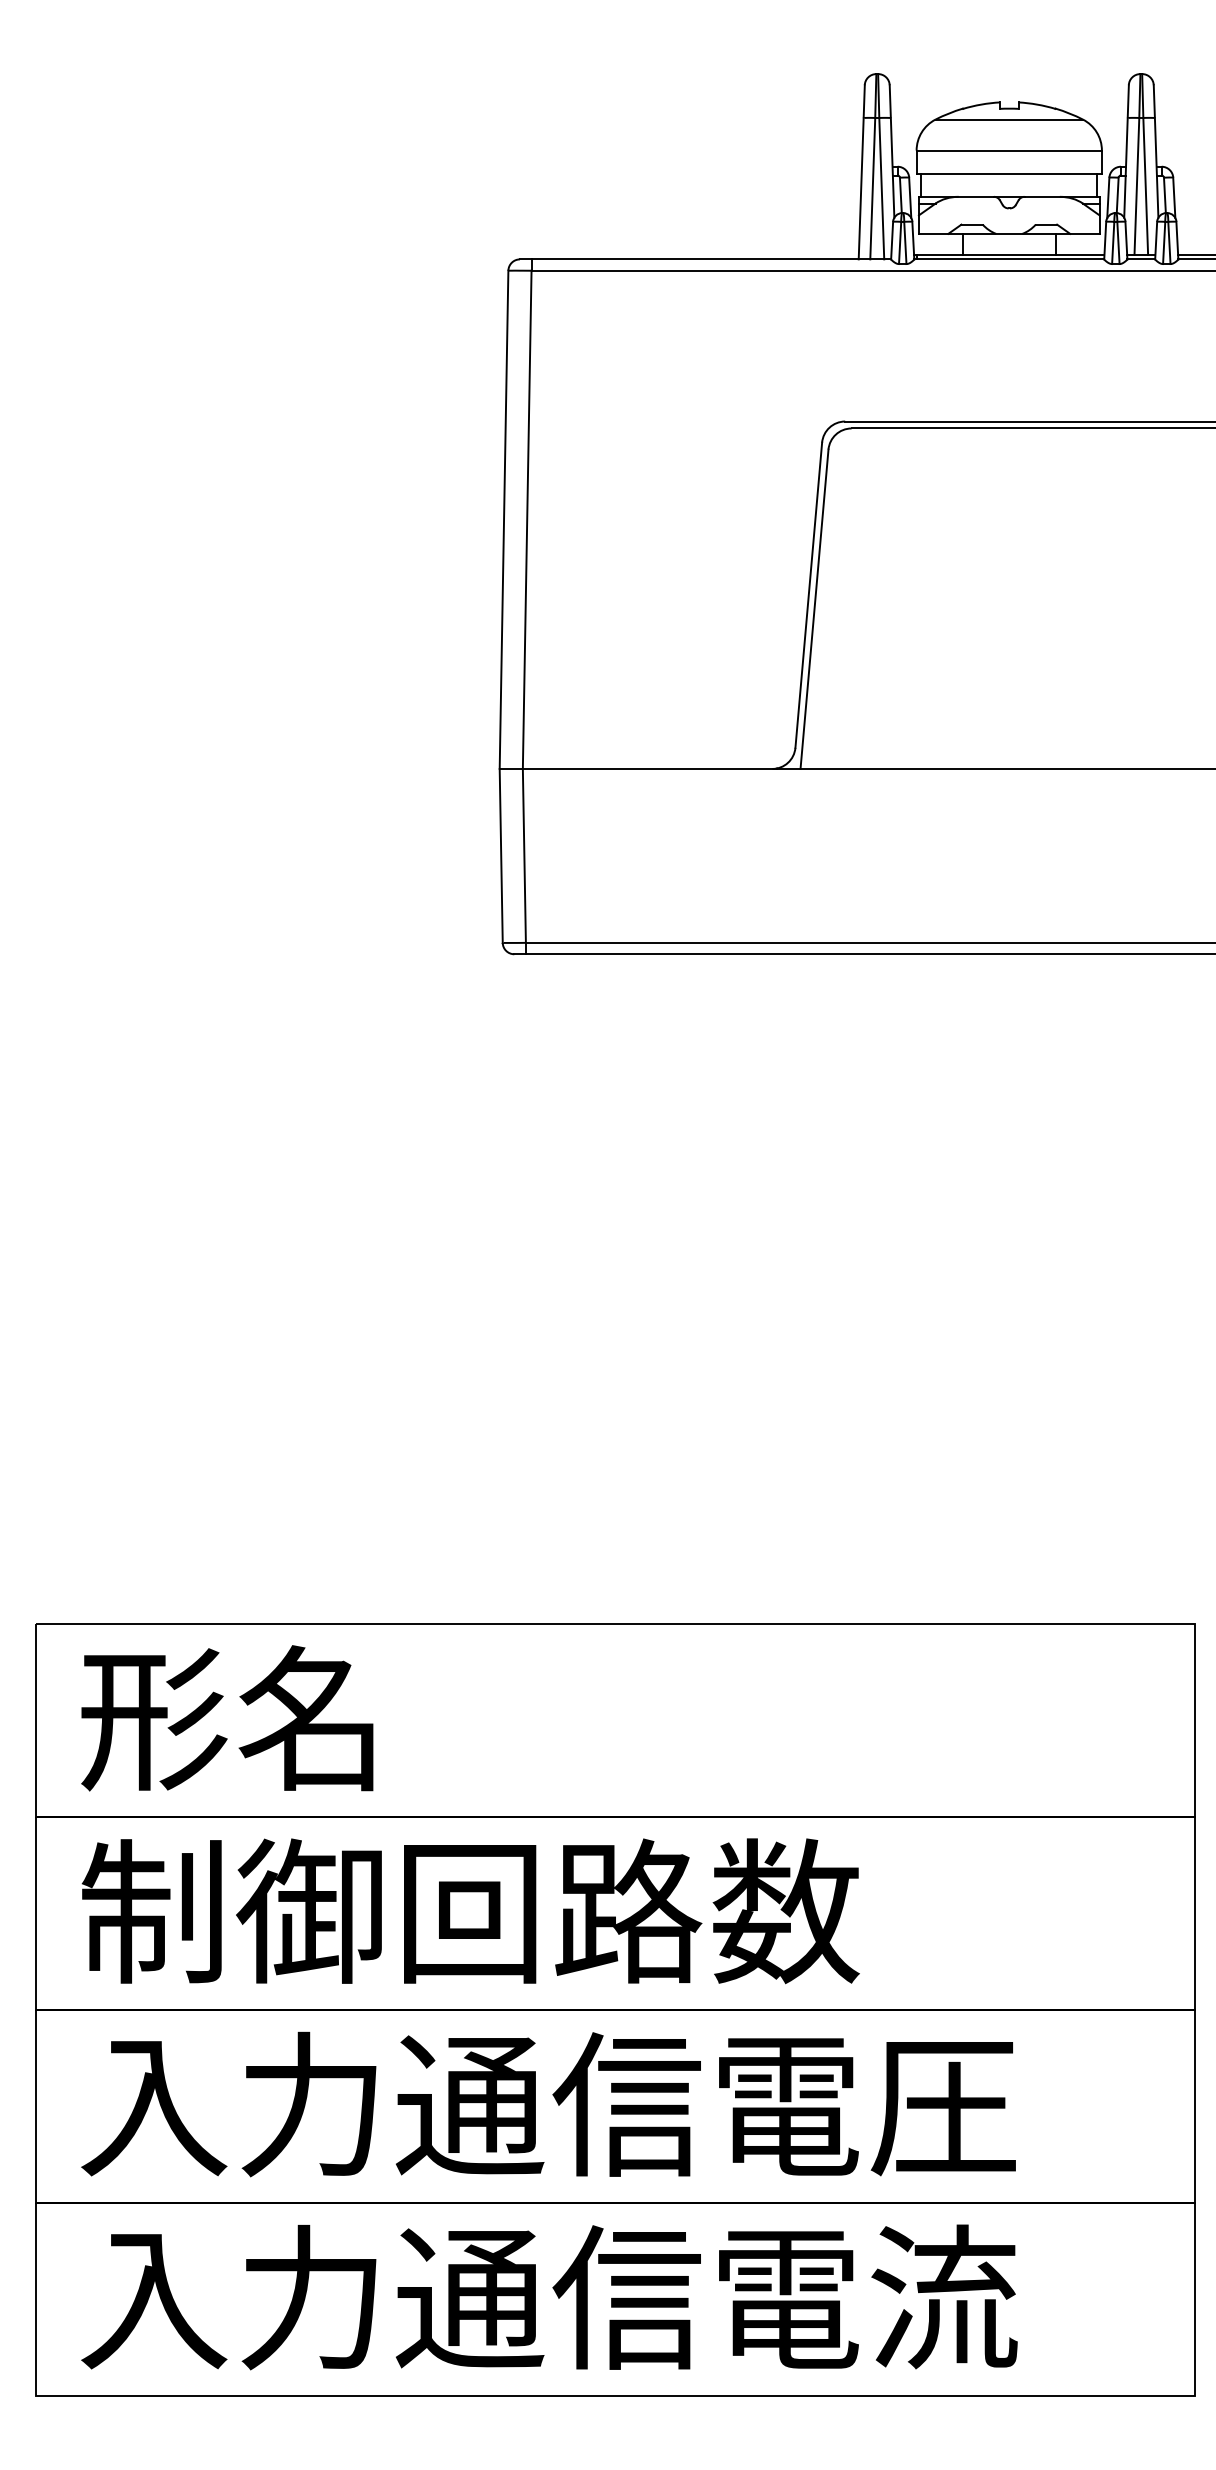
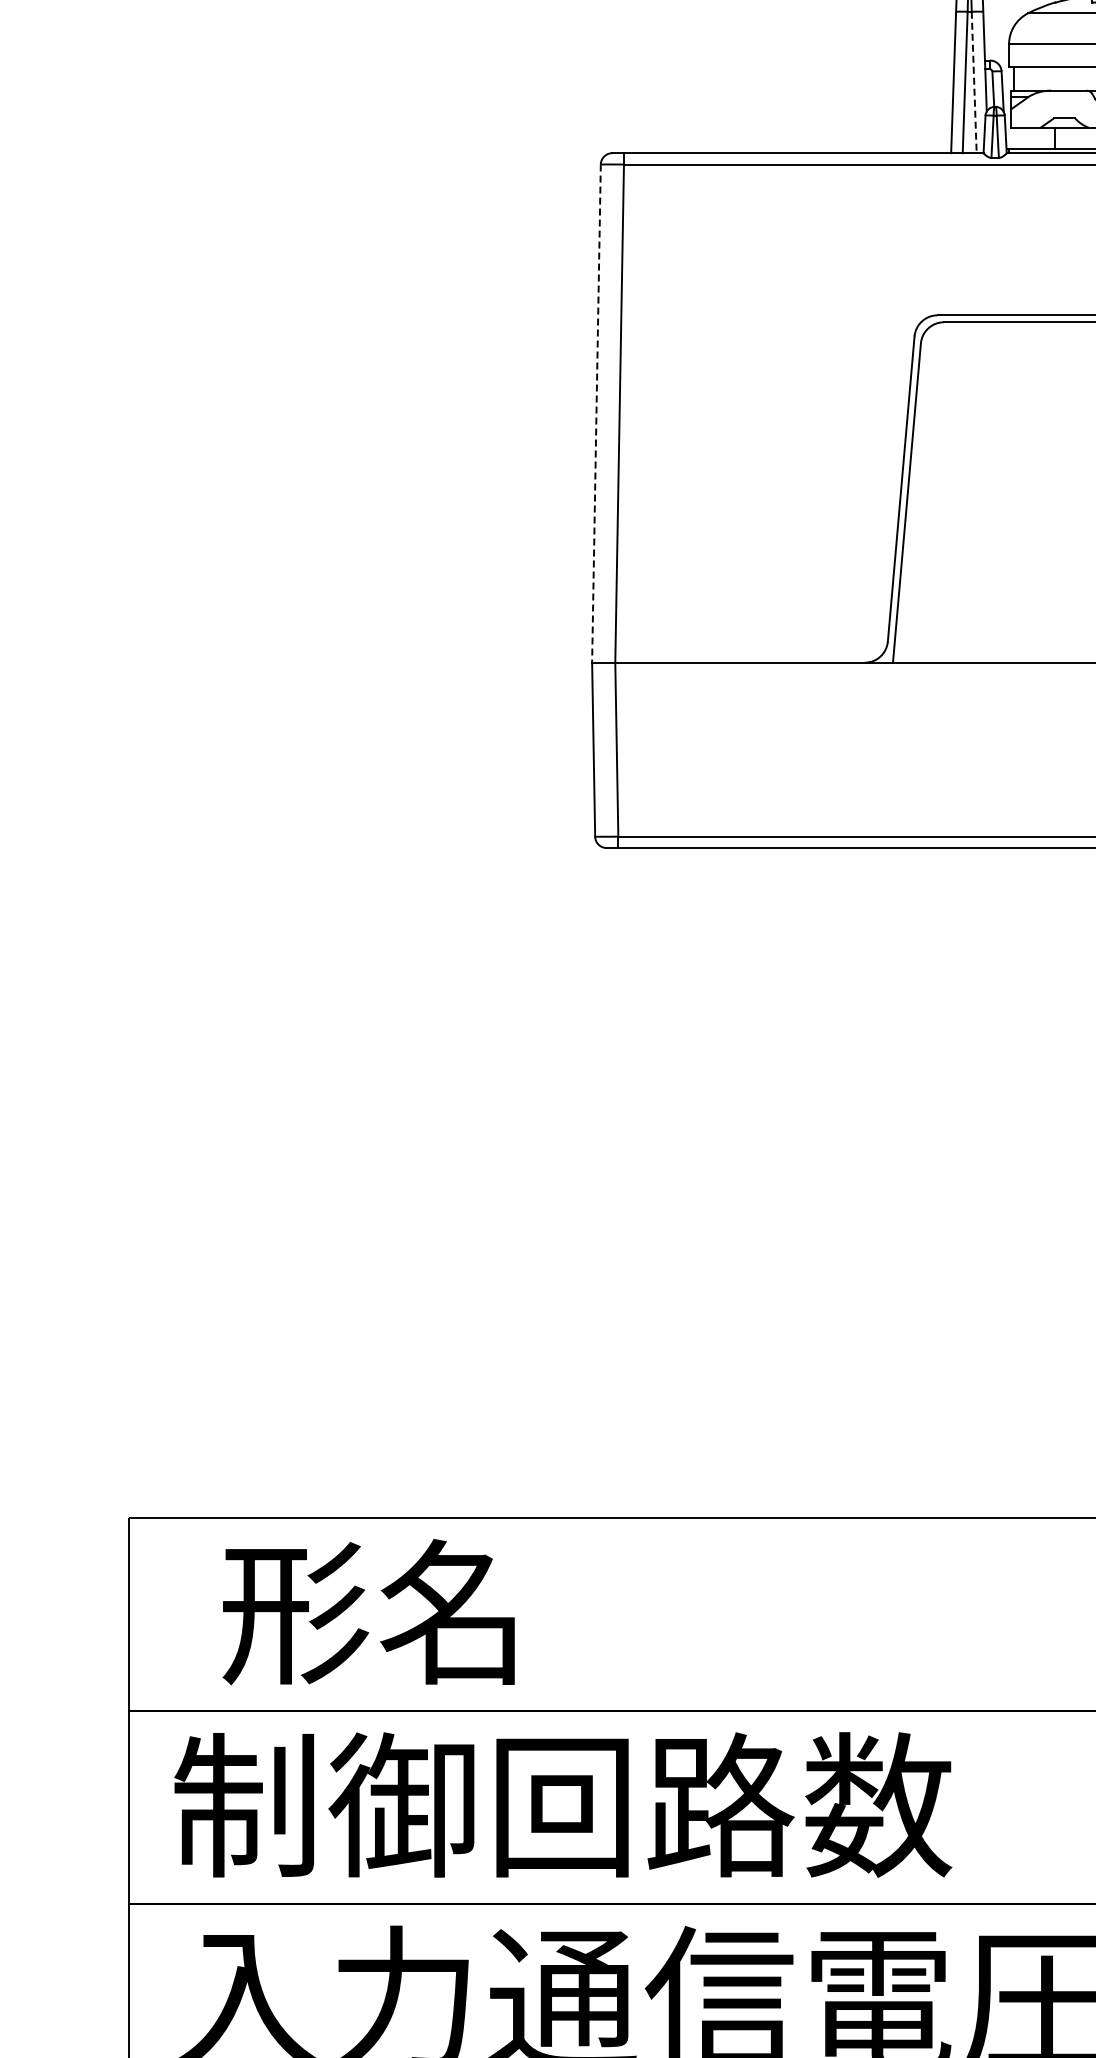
line: (881, 188) -> (973, 82), solid -> dashed
line: (504, 520) -> (596, 414), solid -> dashed
text: (227, 1718) -> (368, 1612), moved

